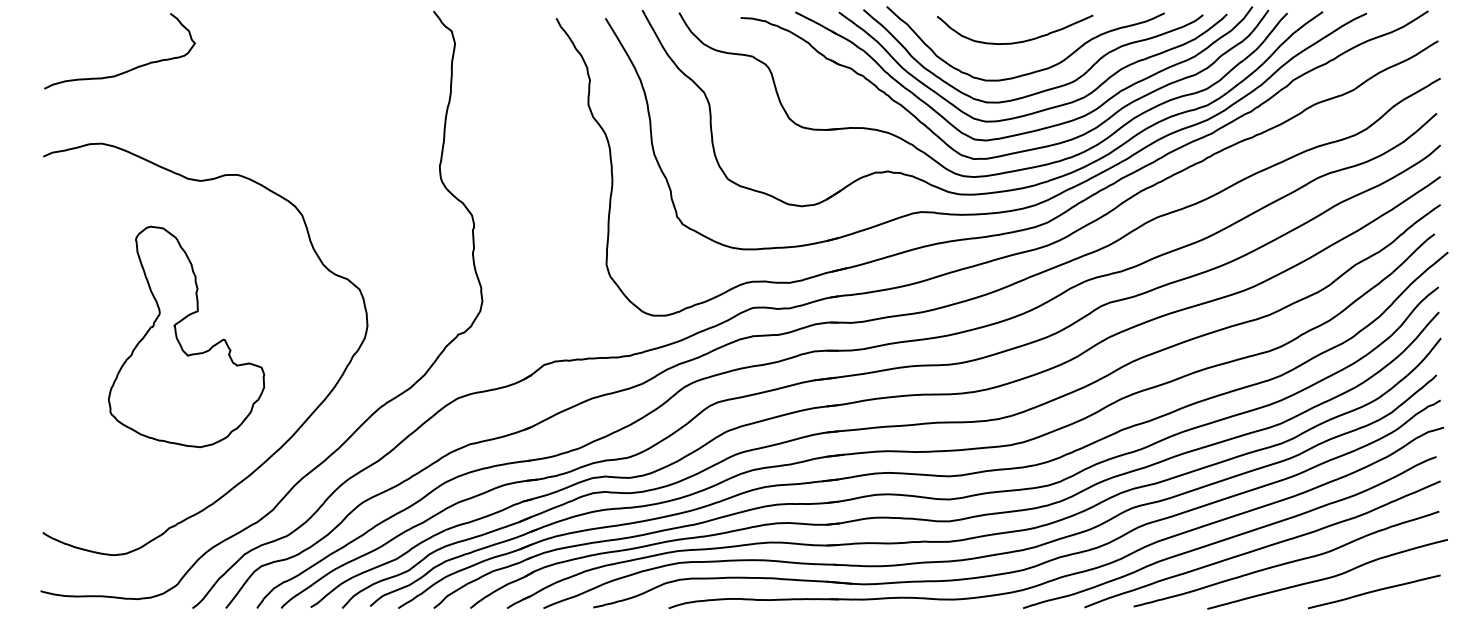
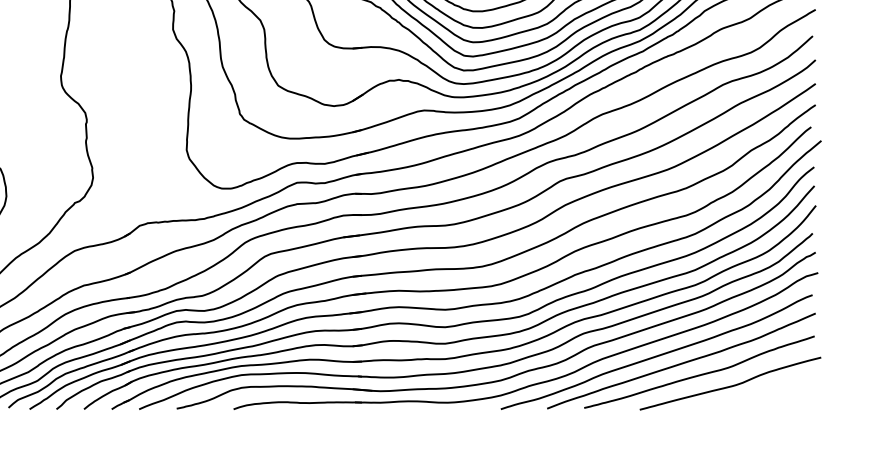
line: (1373, 591) -> (765, 396), removed

